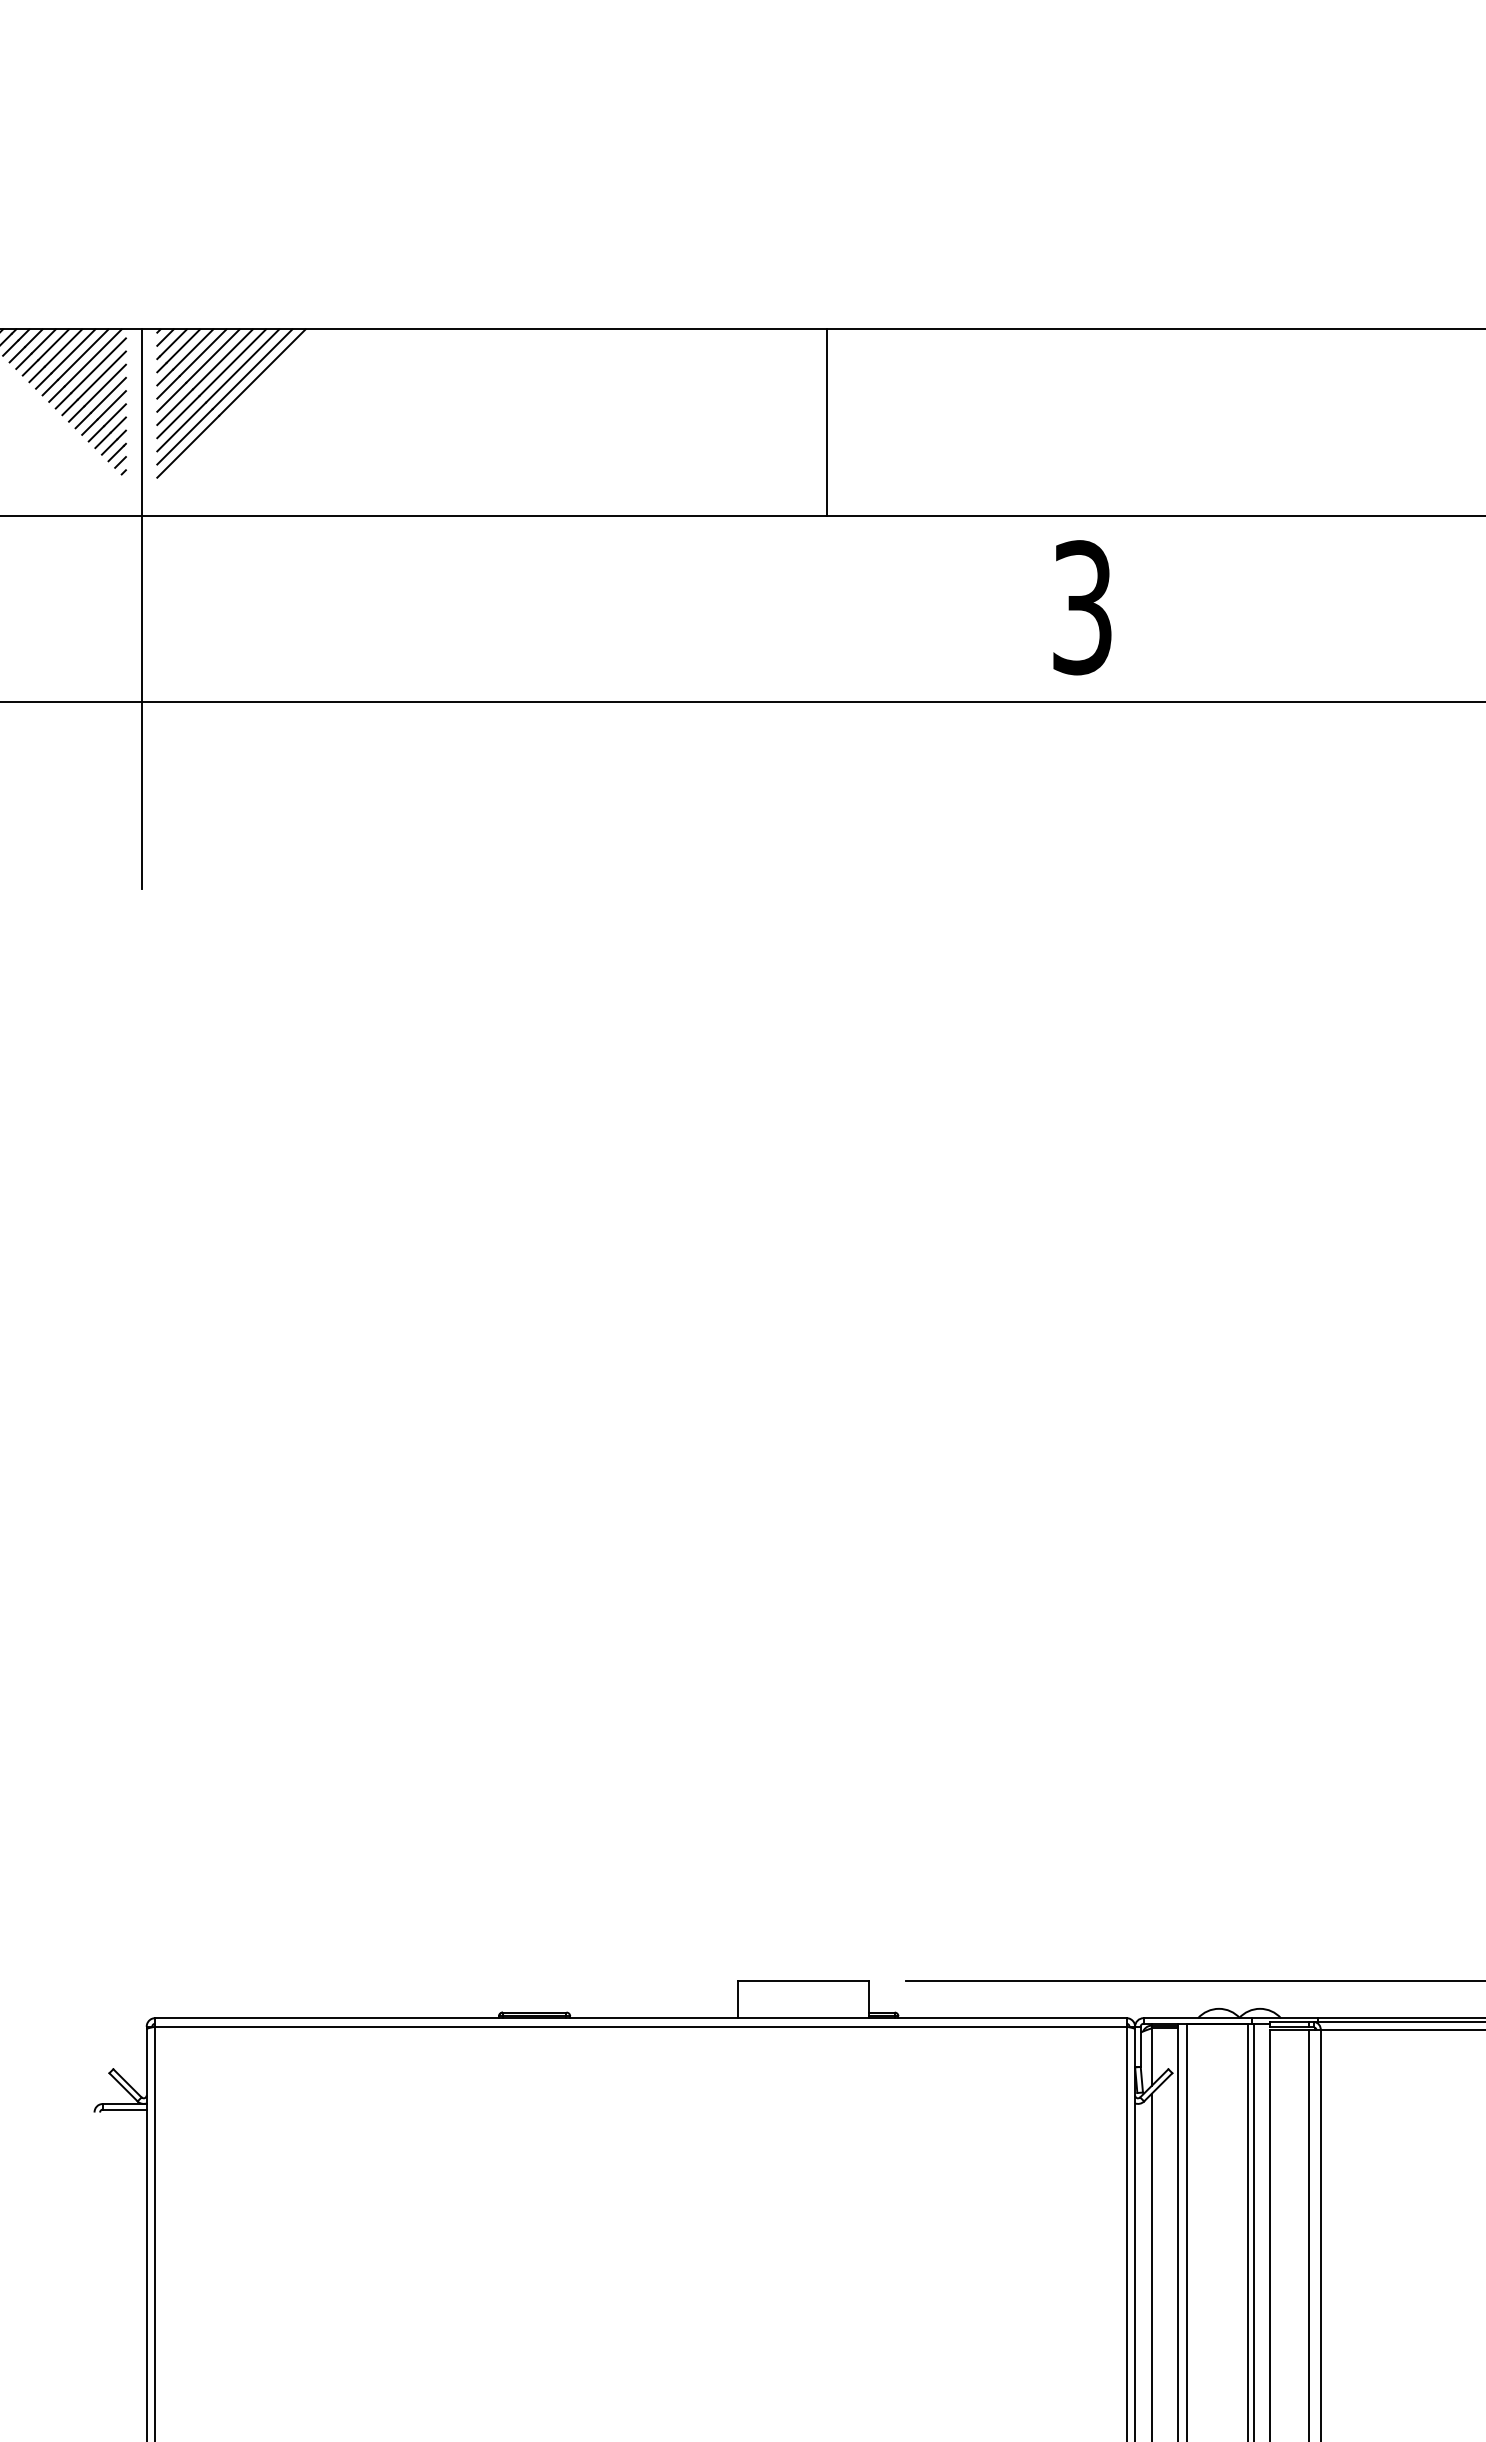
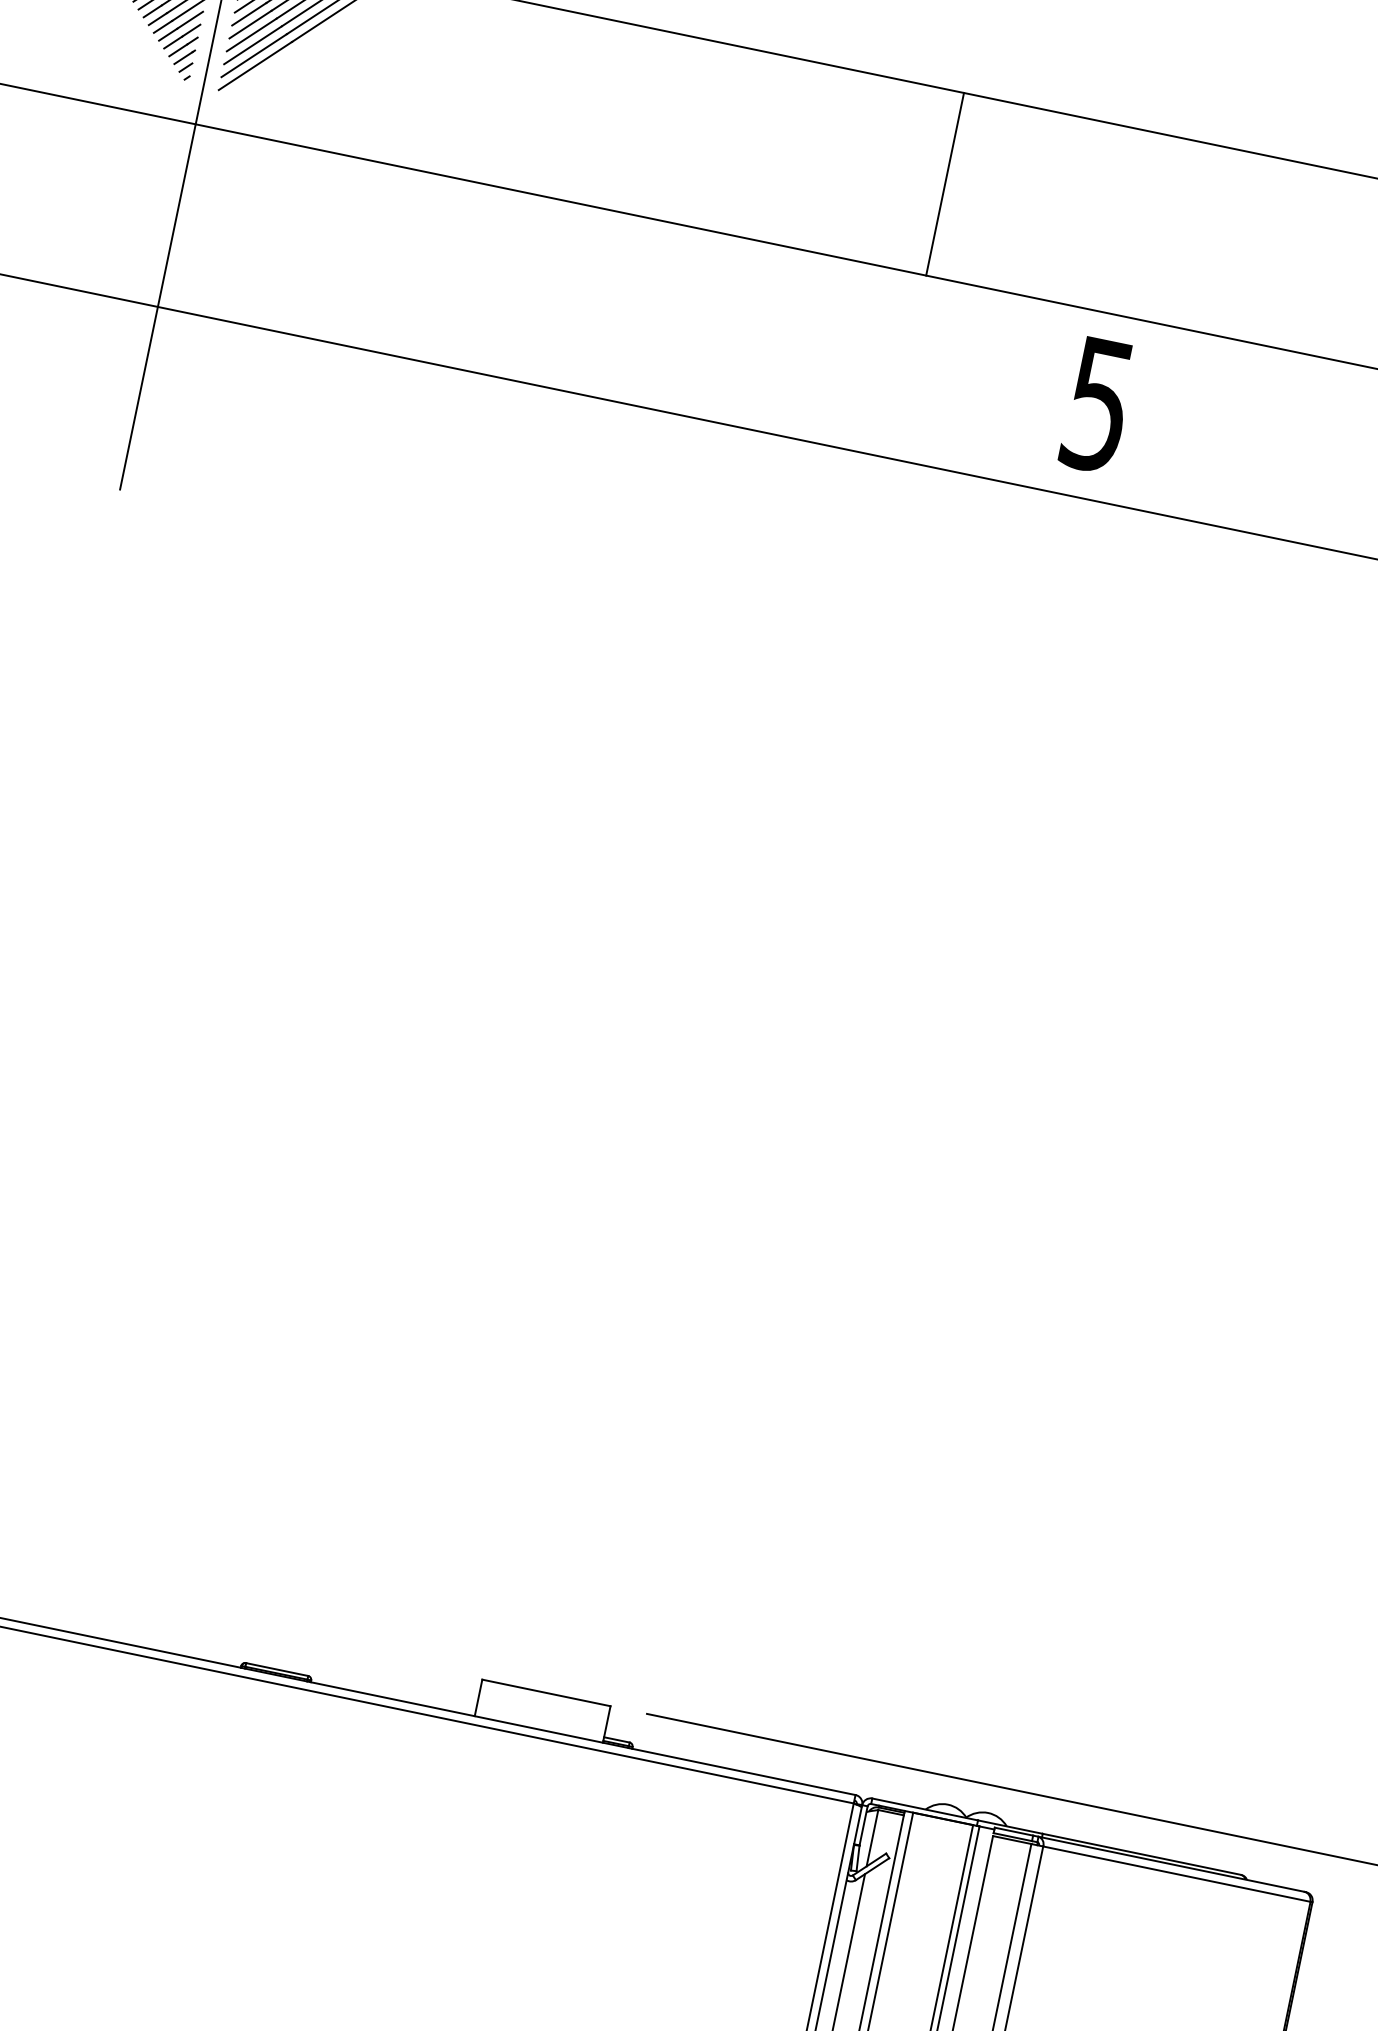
line: (826, 422) -> (945, 184), moved
text: (1082, 607) -> (1098, 404), 3 -> 5

